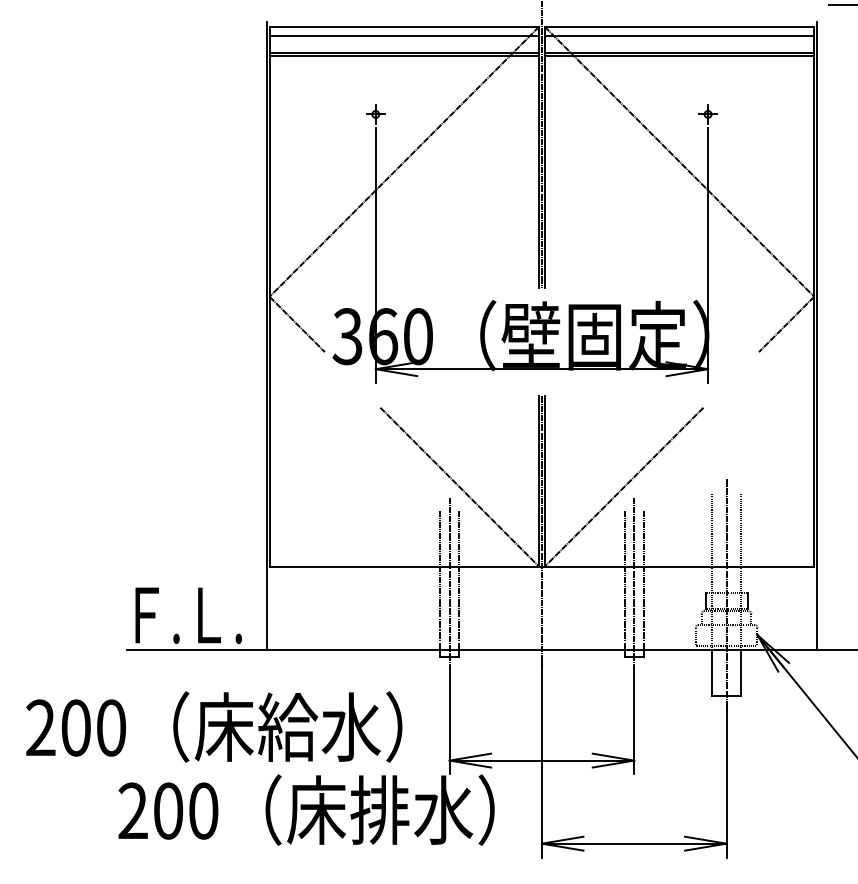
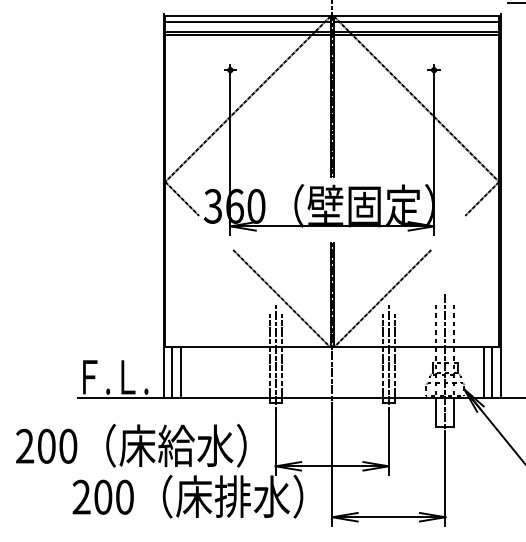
line: (281, 607) -> (172, 372), added
line: (294, 607) -> (180, 372), added
line: (788, 607) -> (483, 372), added
line: (803, 607) -> (492, 372), added

